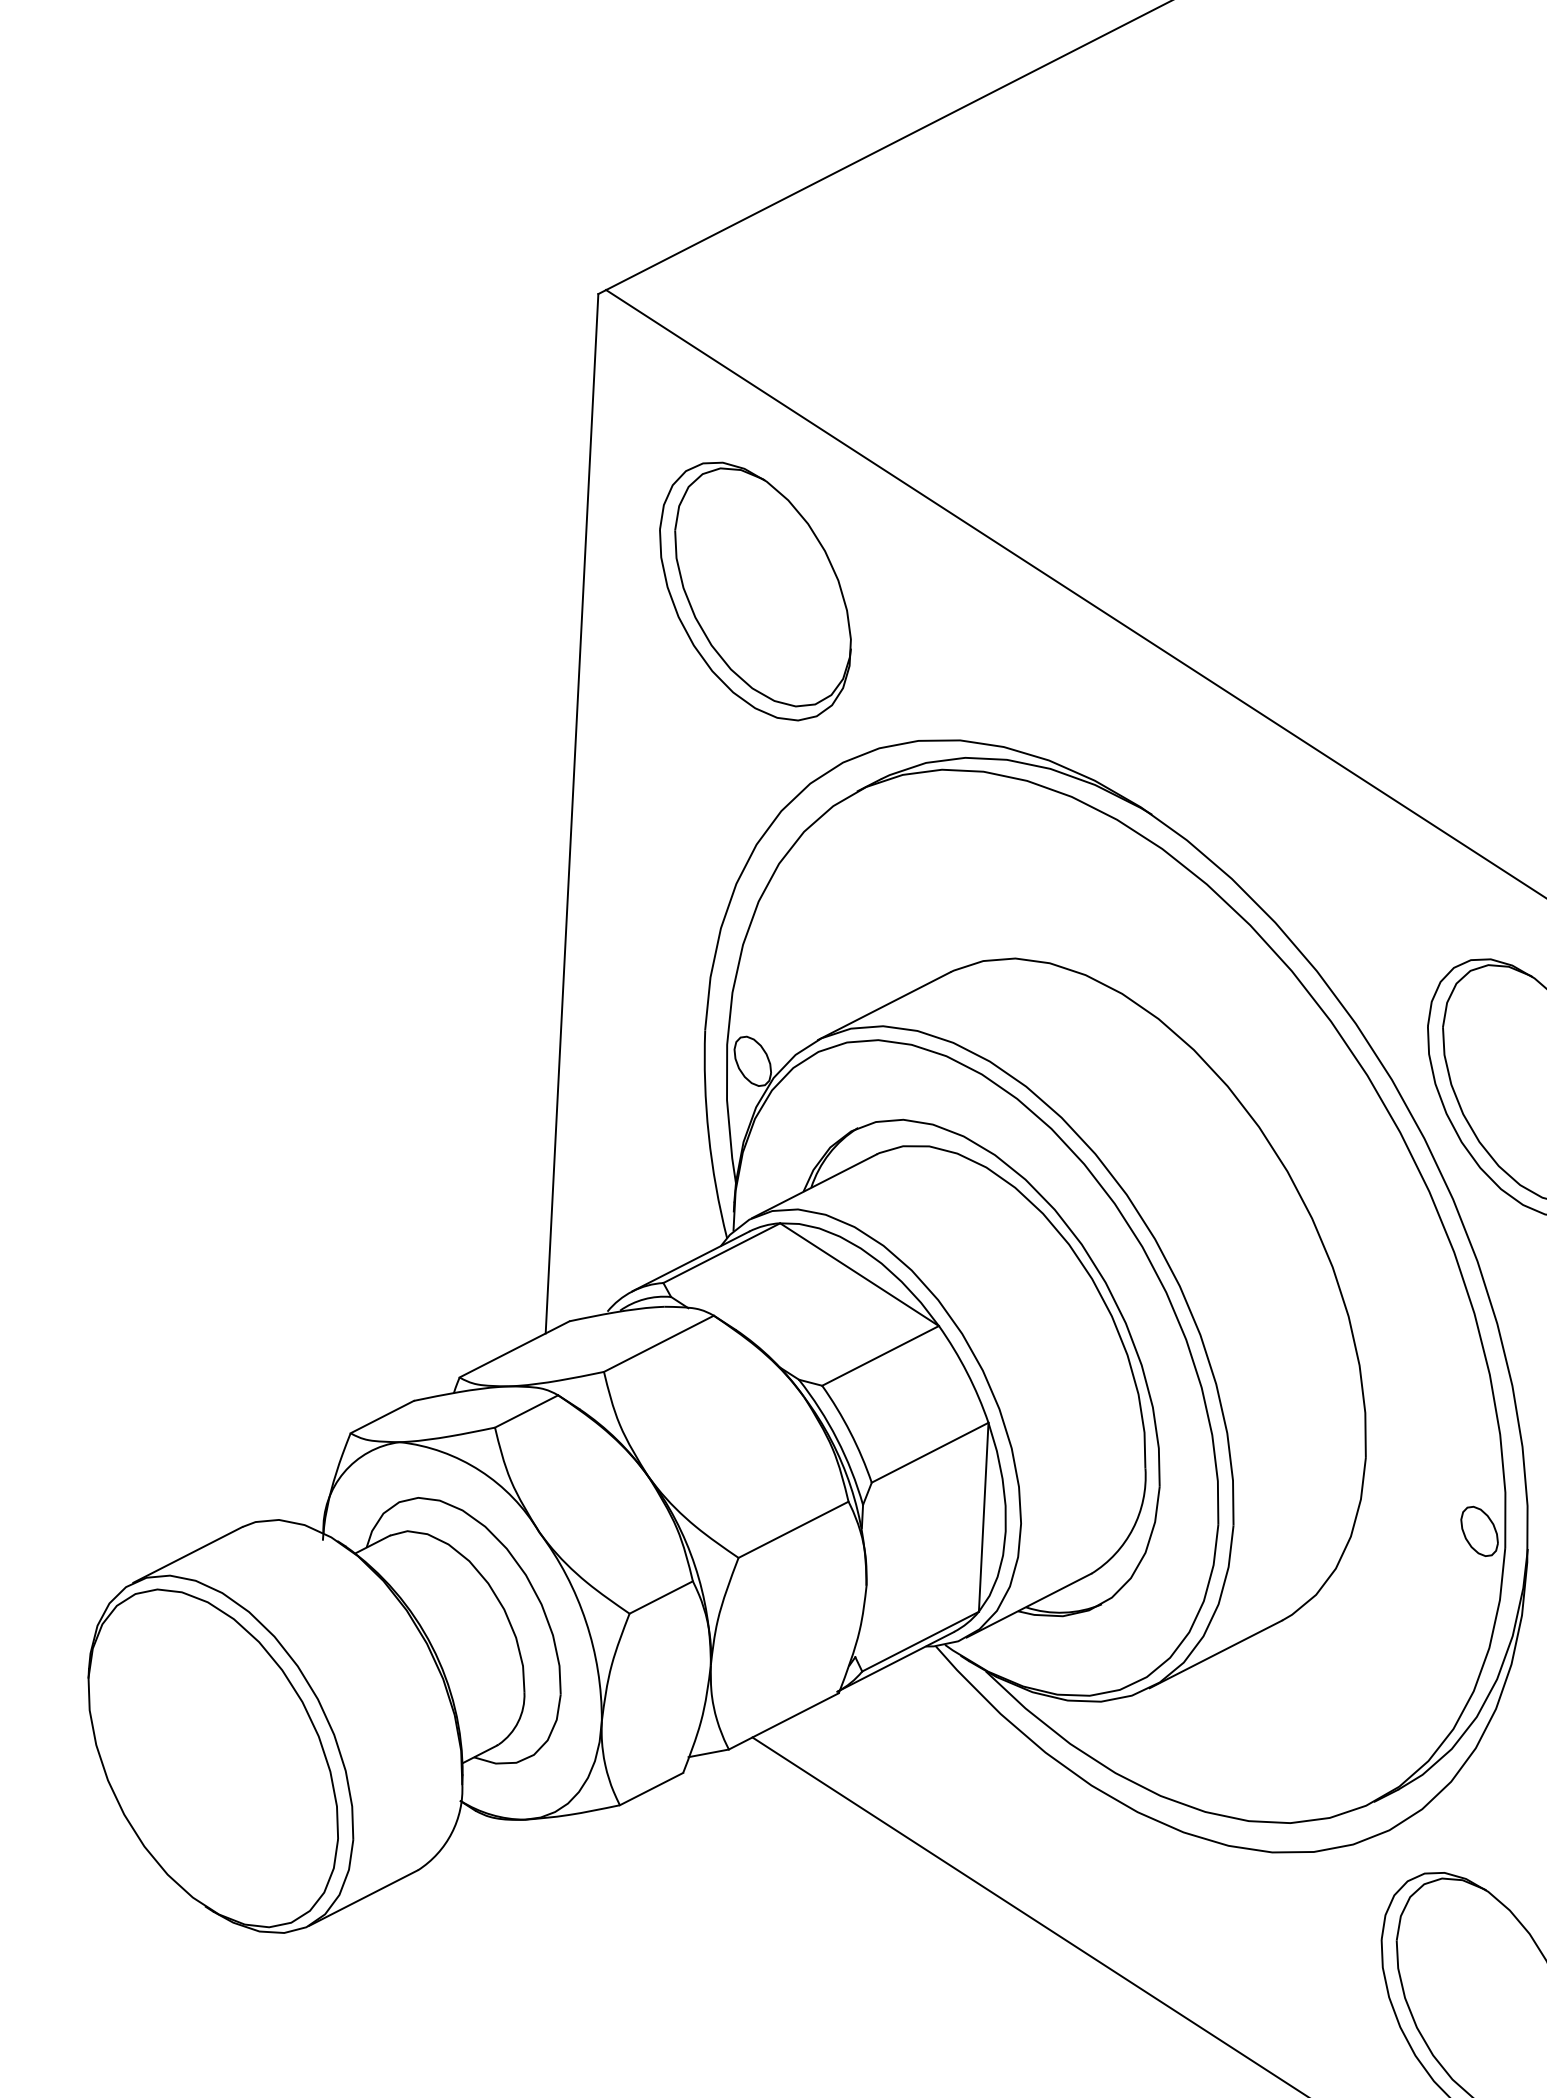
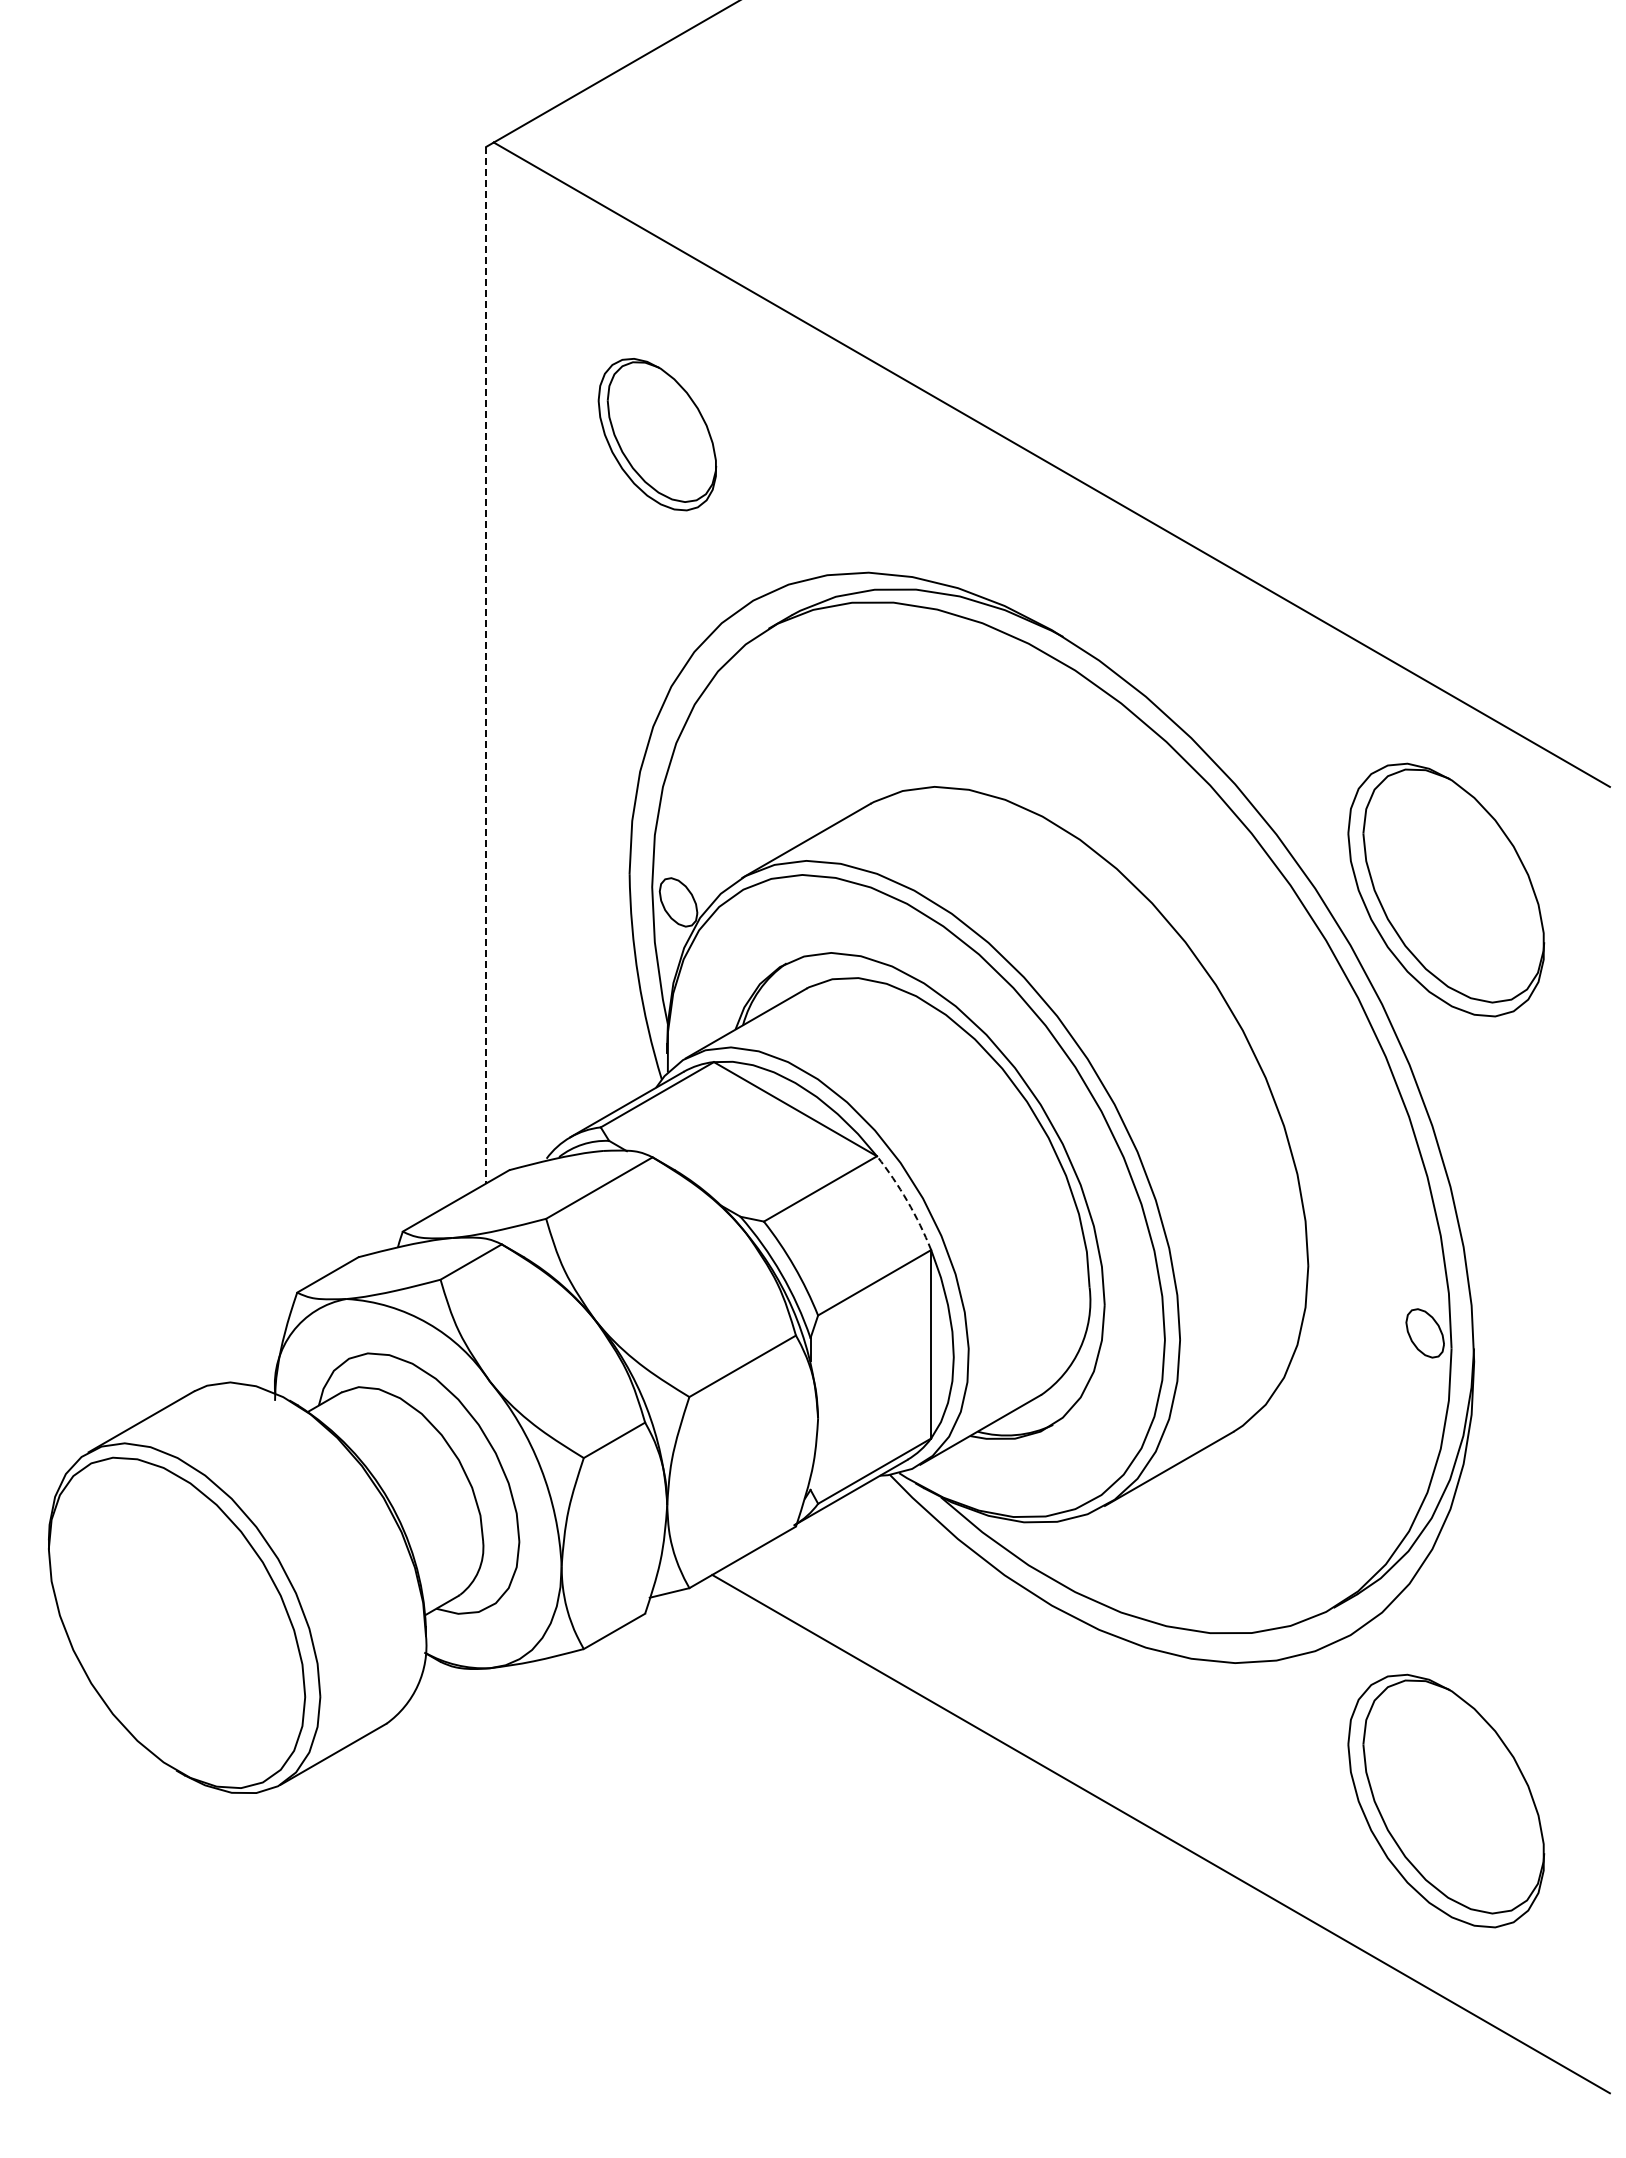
part: (755, 591) -> (657, 434), size x0.6
line: (572, 814) -> (486, 665), solid -> dashed
arc: (967, 1372) -> (907, 1201), solid -> dashed

